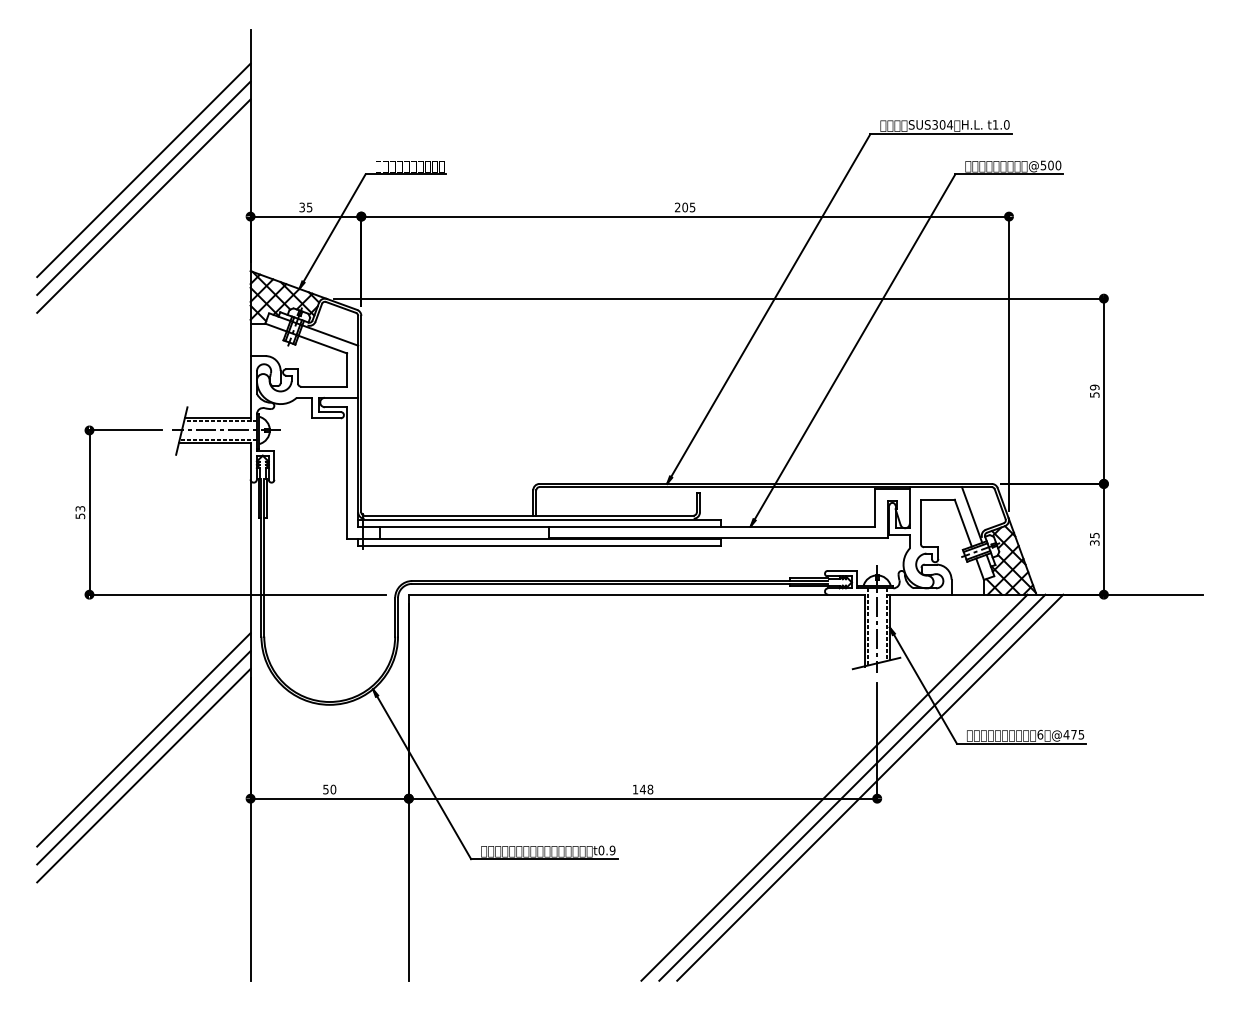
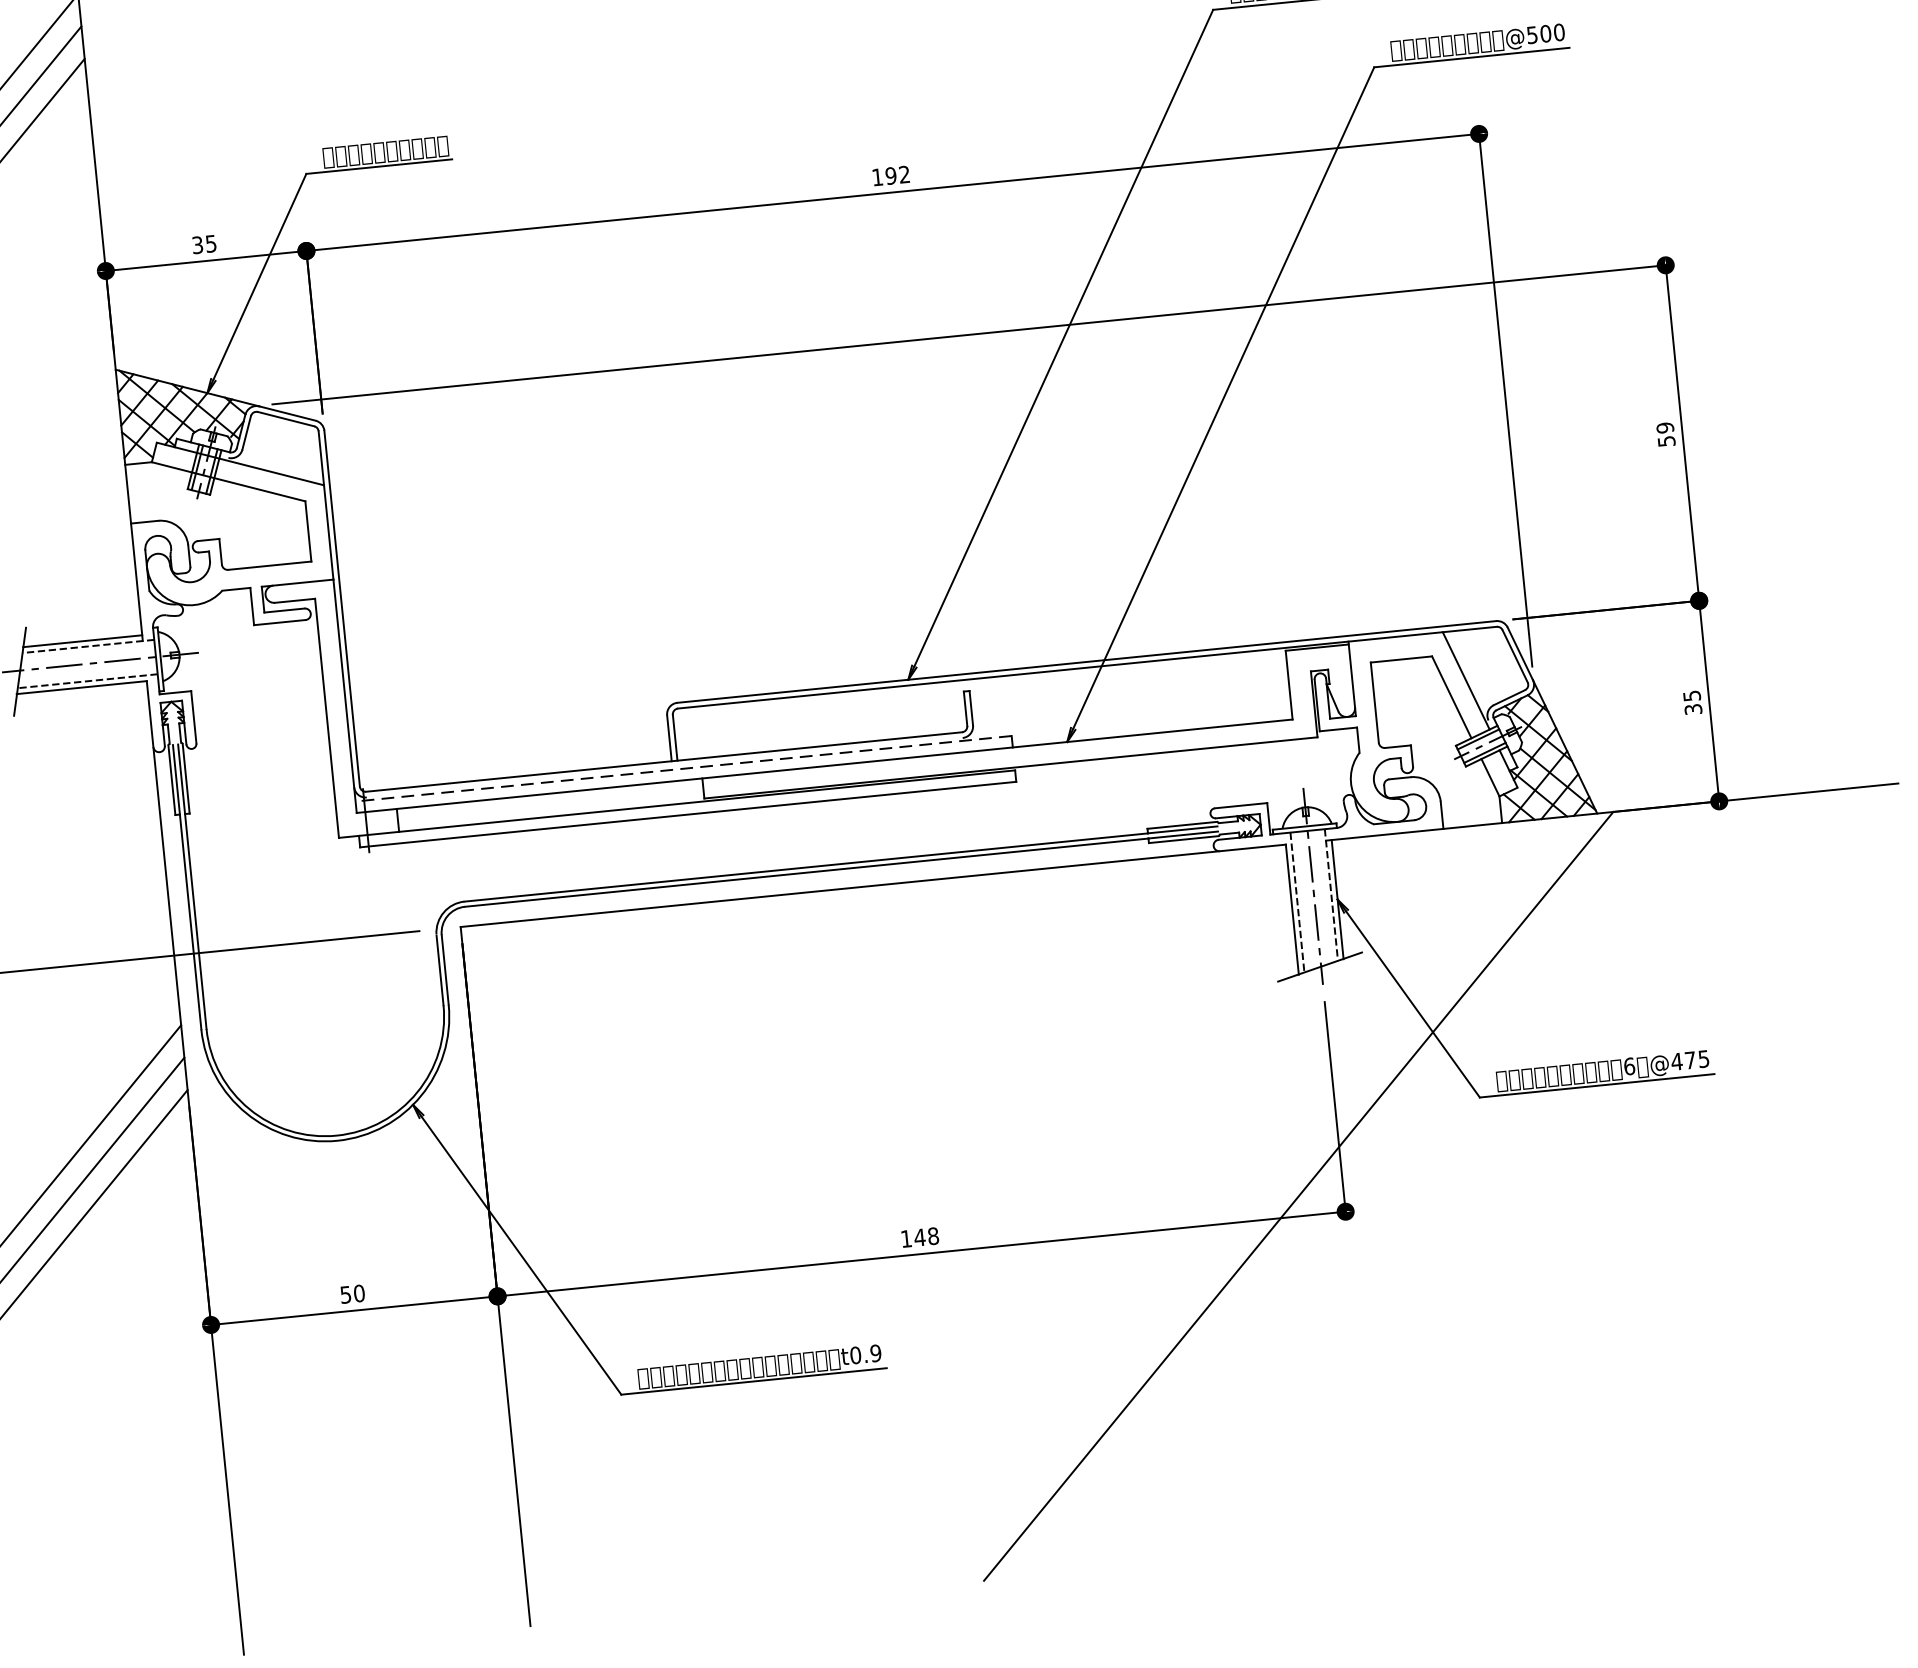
text: (685, 207) -> (891, 175), 205 -> 192
line: (538, 520) -> (682, 769), solid -> dashed
line: (834, 787) -> (1266, 1199), removed
line: (870, 787) -> (1331, 1192), removed

